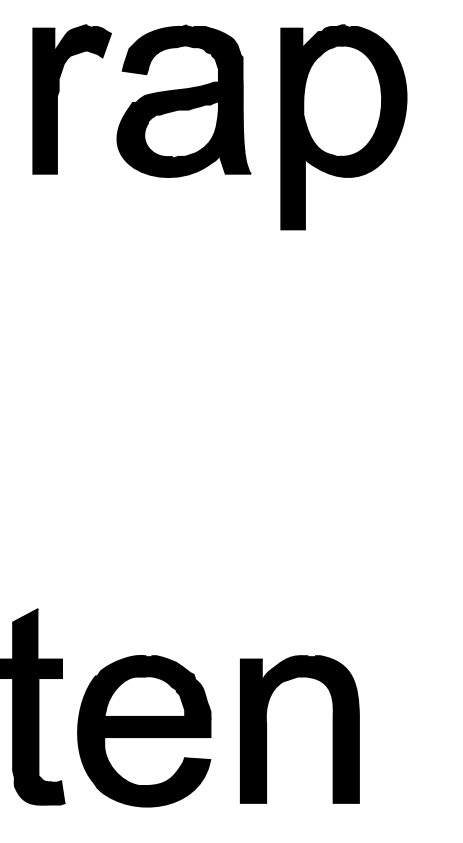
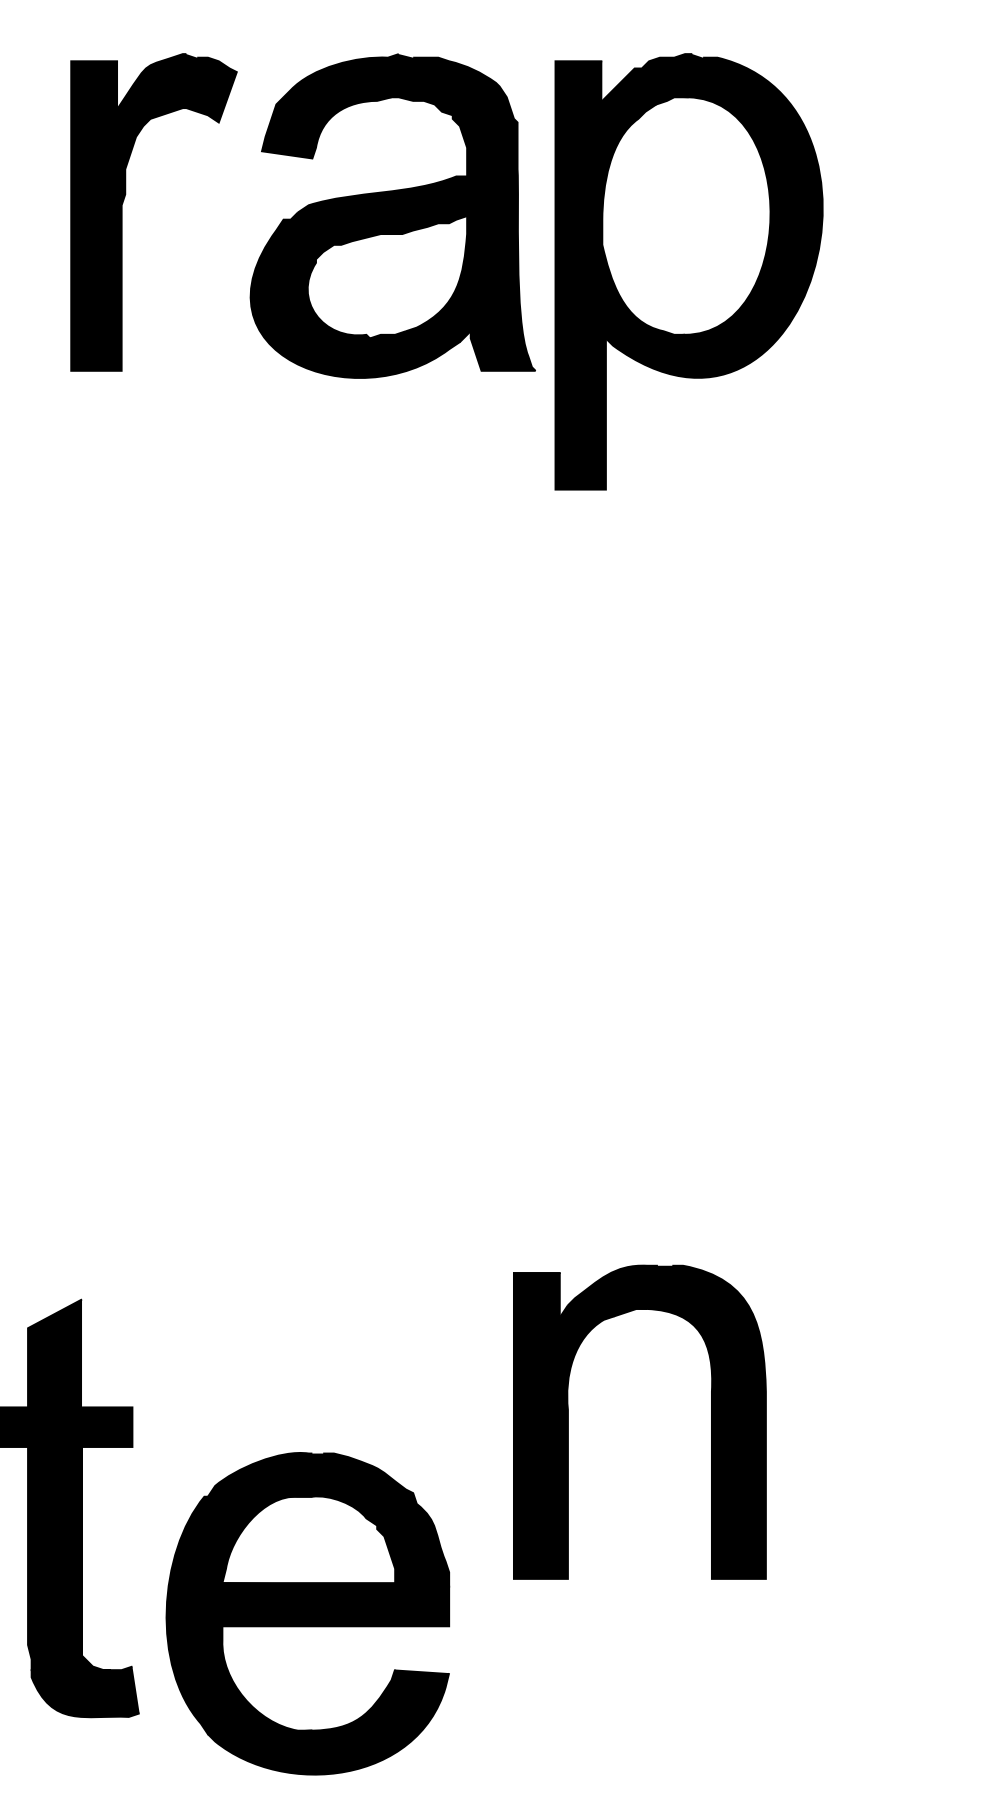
part: (343, 127) -> (688, 272), moved
part: (266, 729) -> (568, 1422), moved
part: (144, 731) -> (308, 1614), moved

